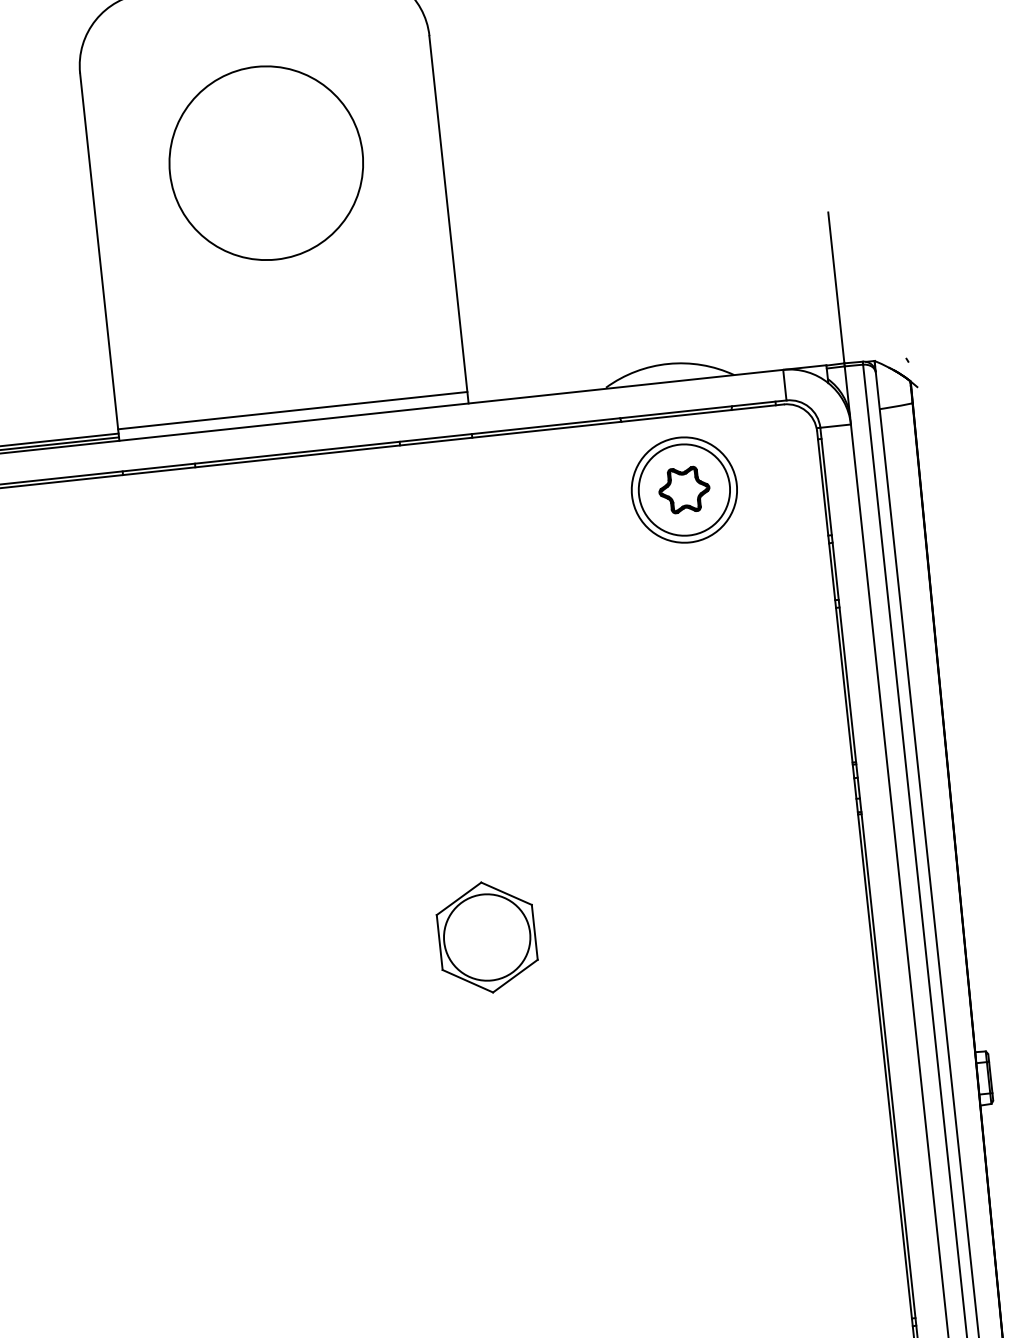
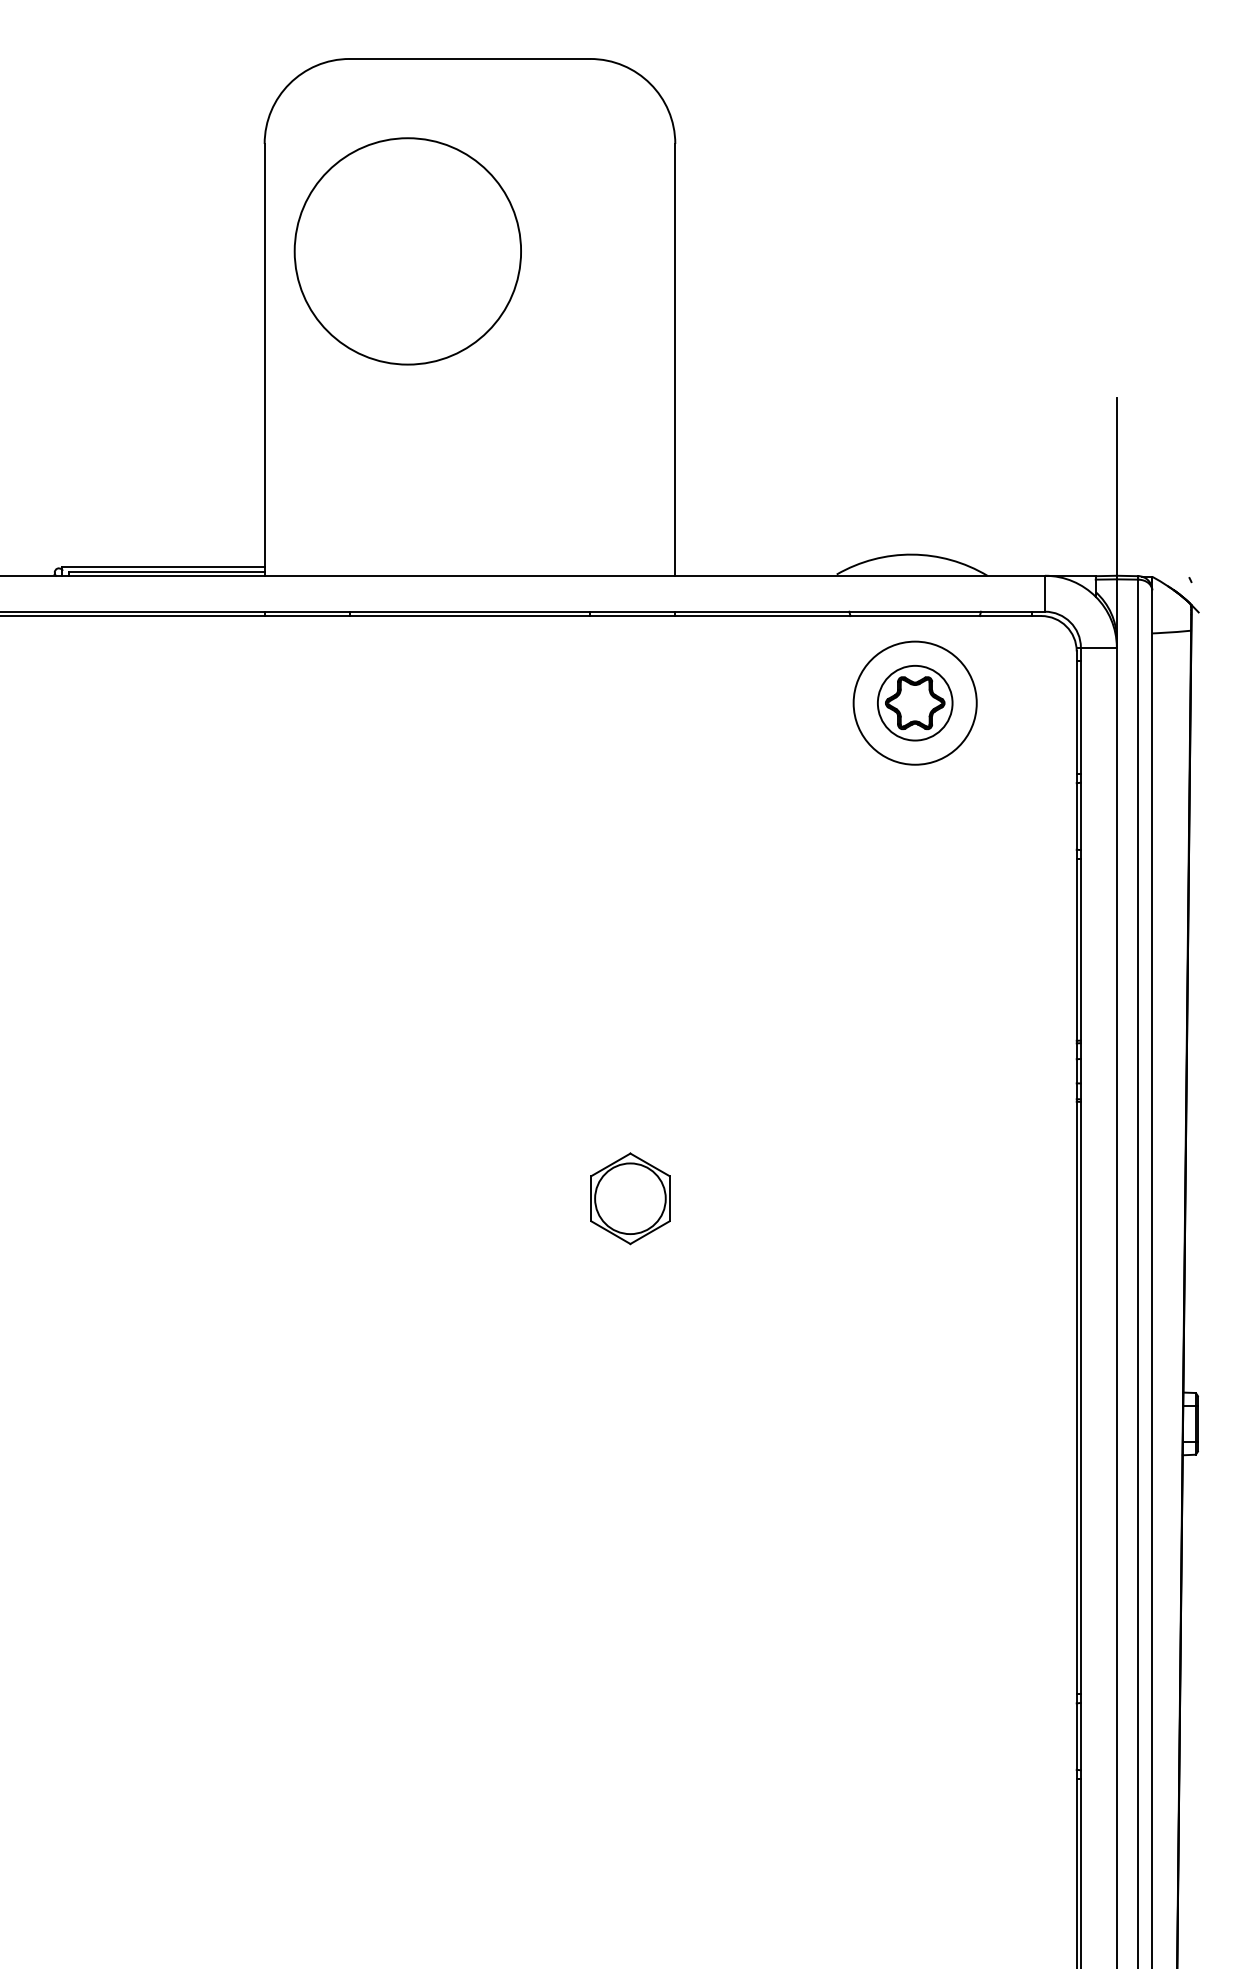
circle: (265, 163) -> (407, 251), moved
line: (292, 410) -> (469, 562), removed
circle: (683, 489) -> (914, 702), size x0.7
part: (487, 937) -> (630, 1198), size x0.7

